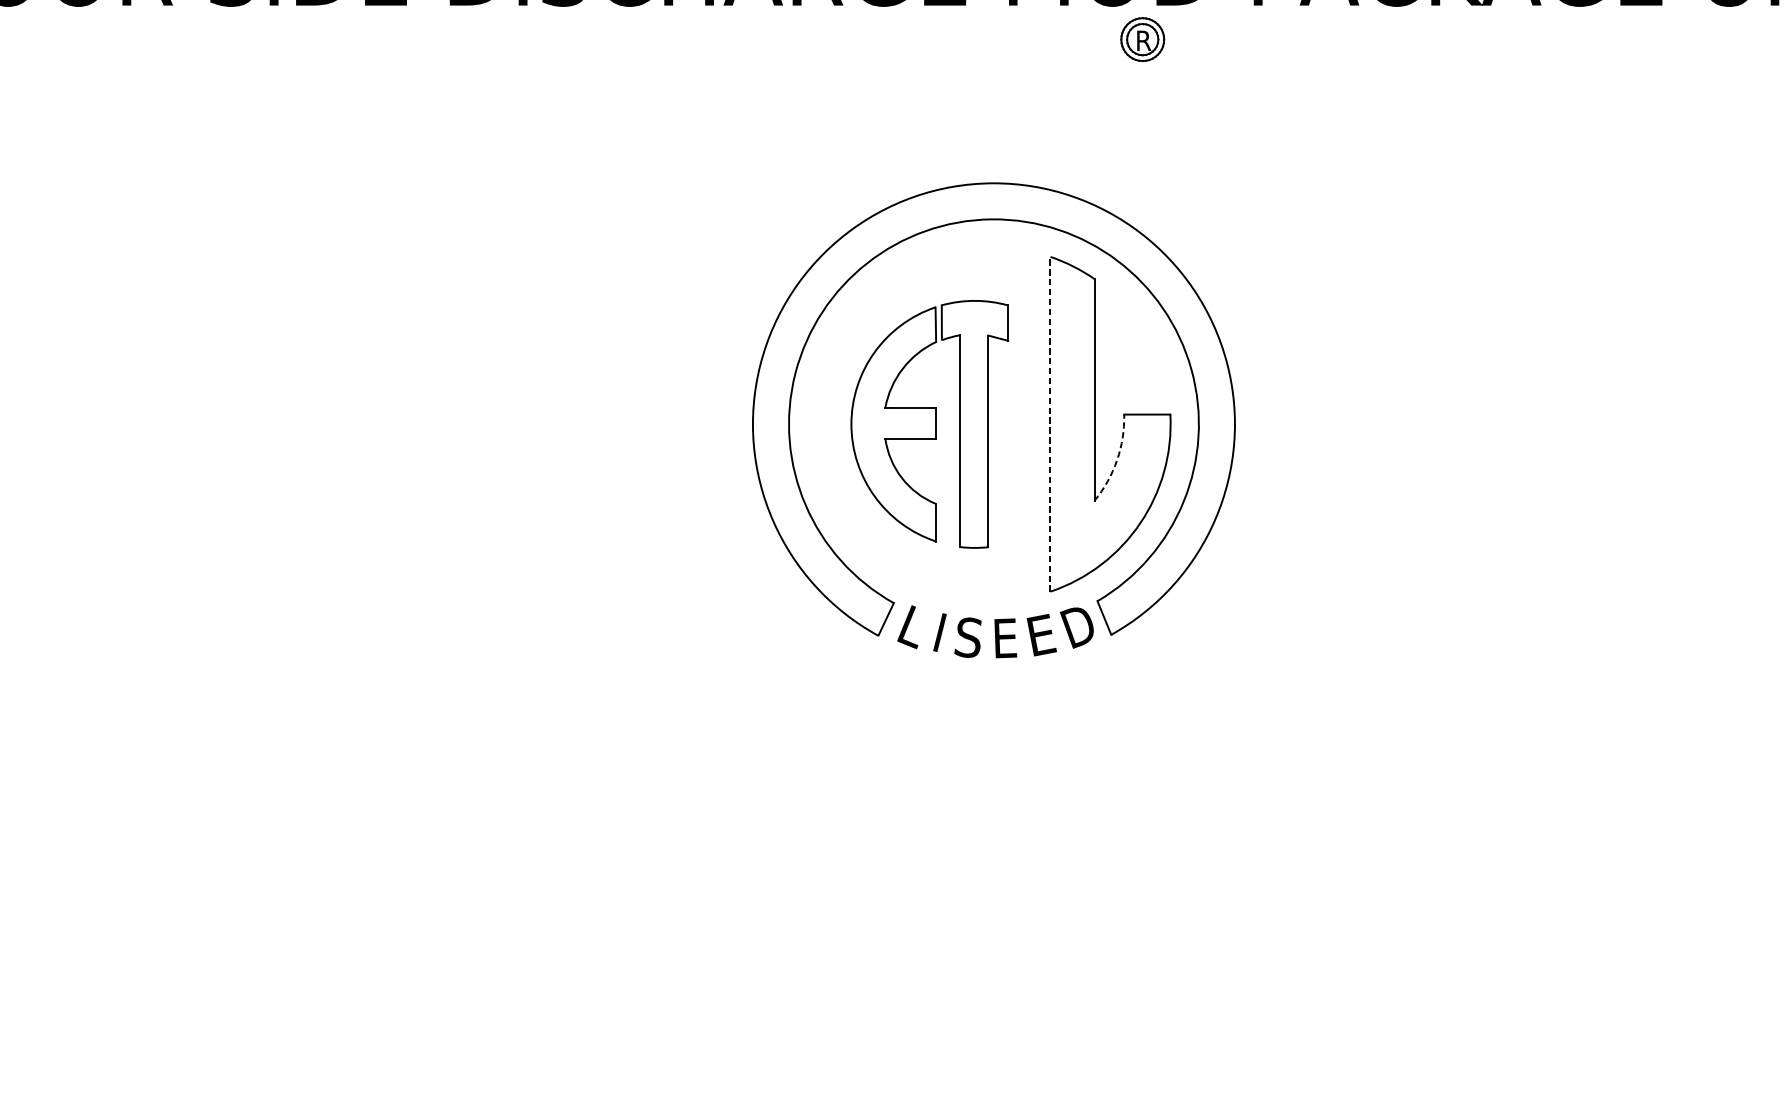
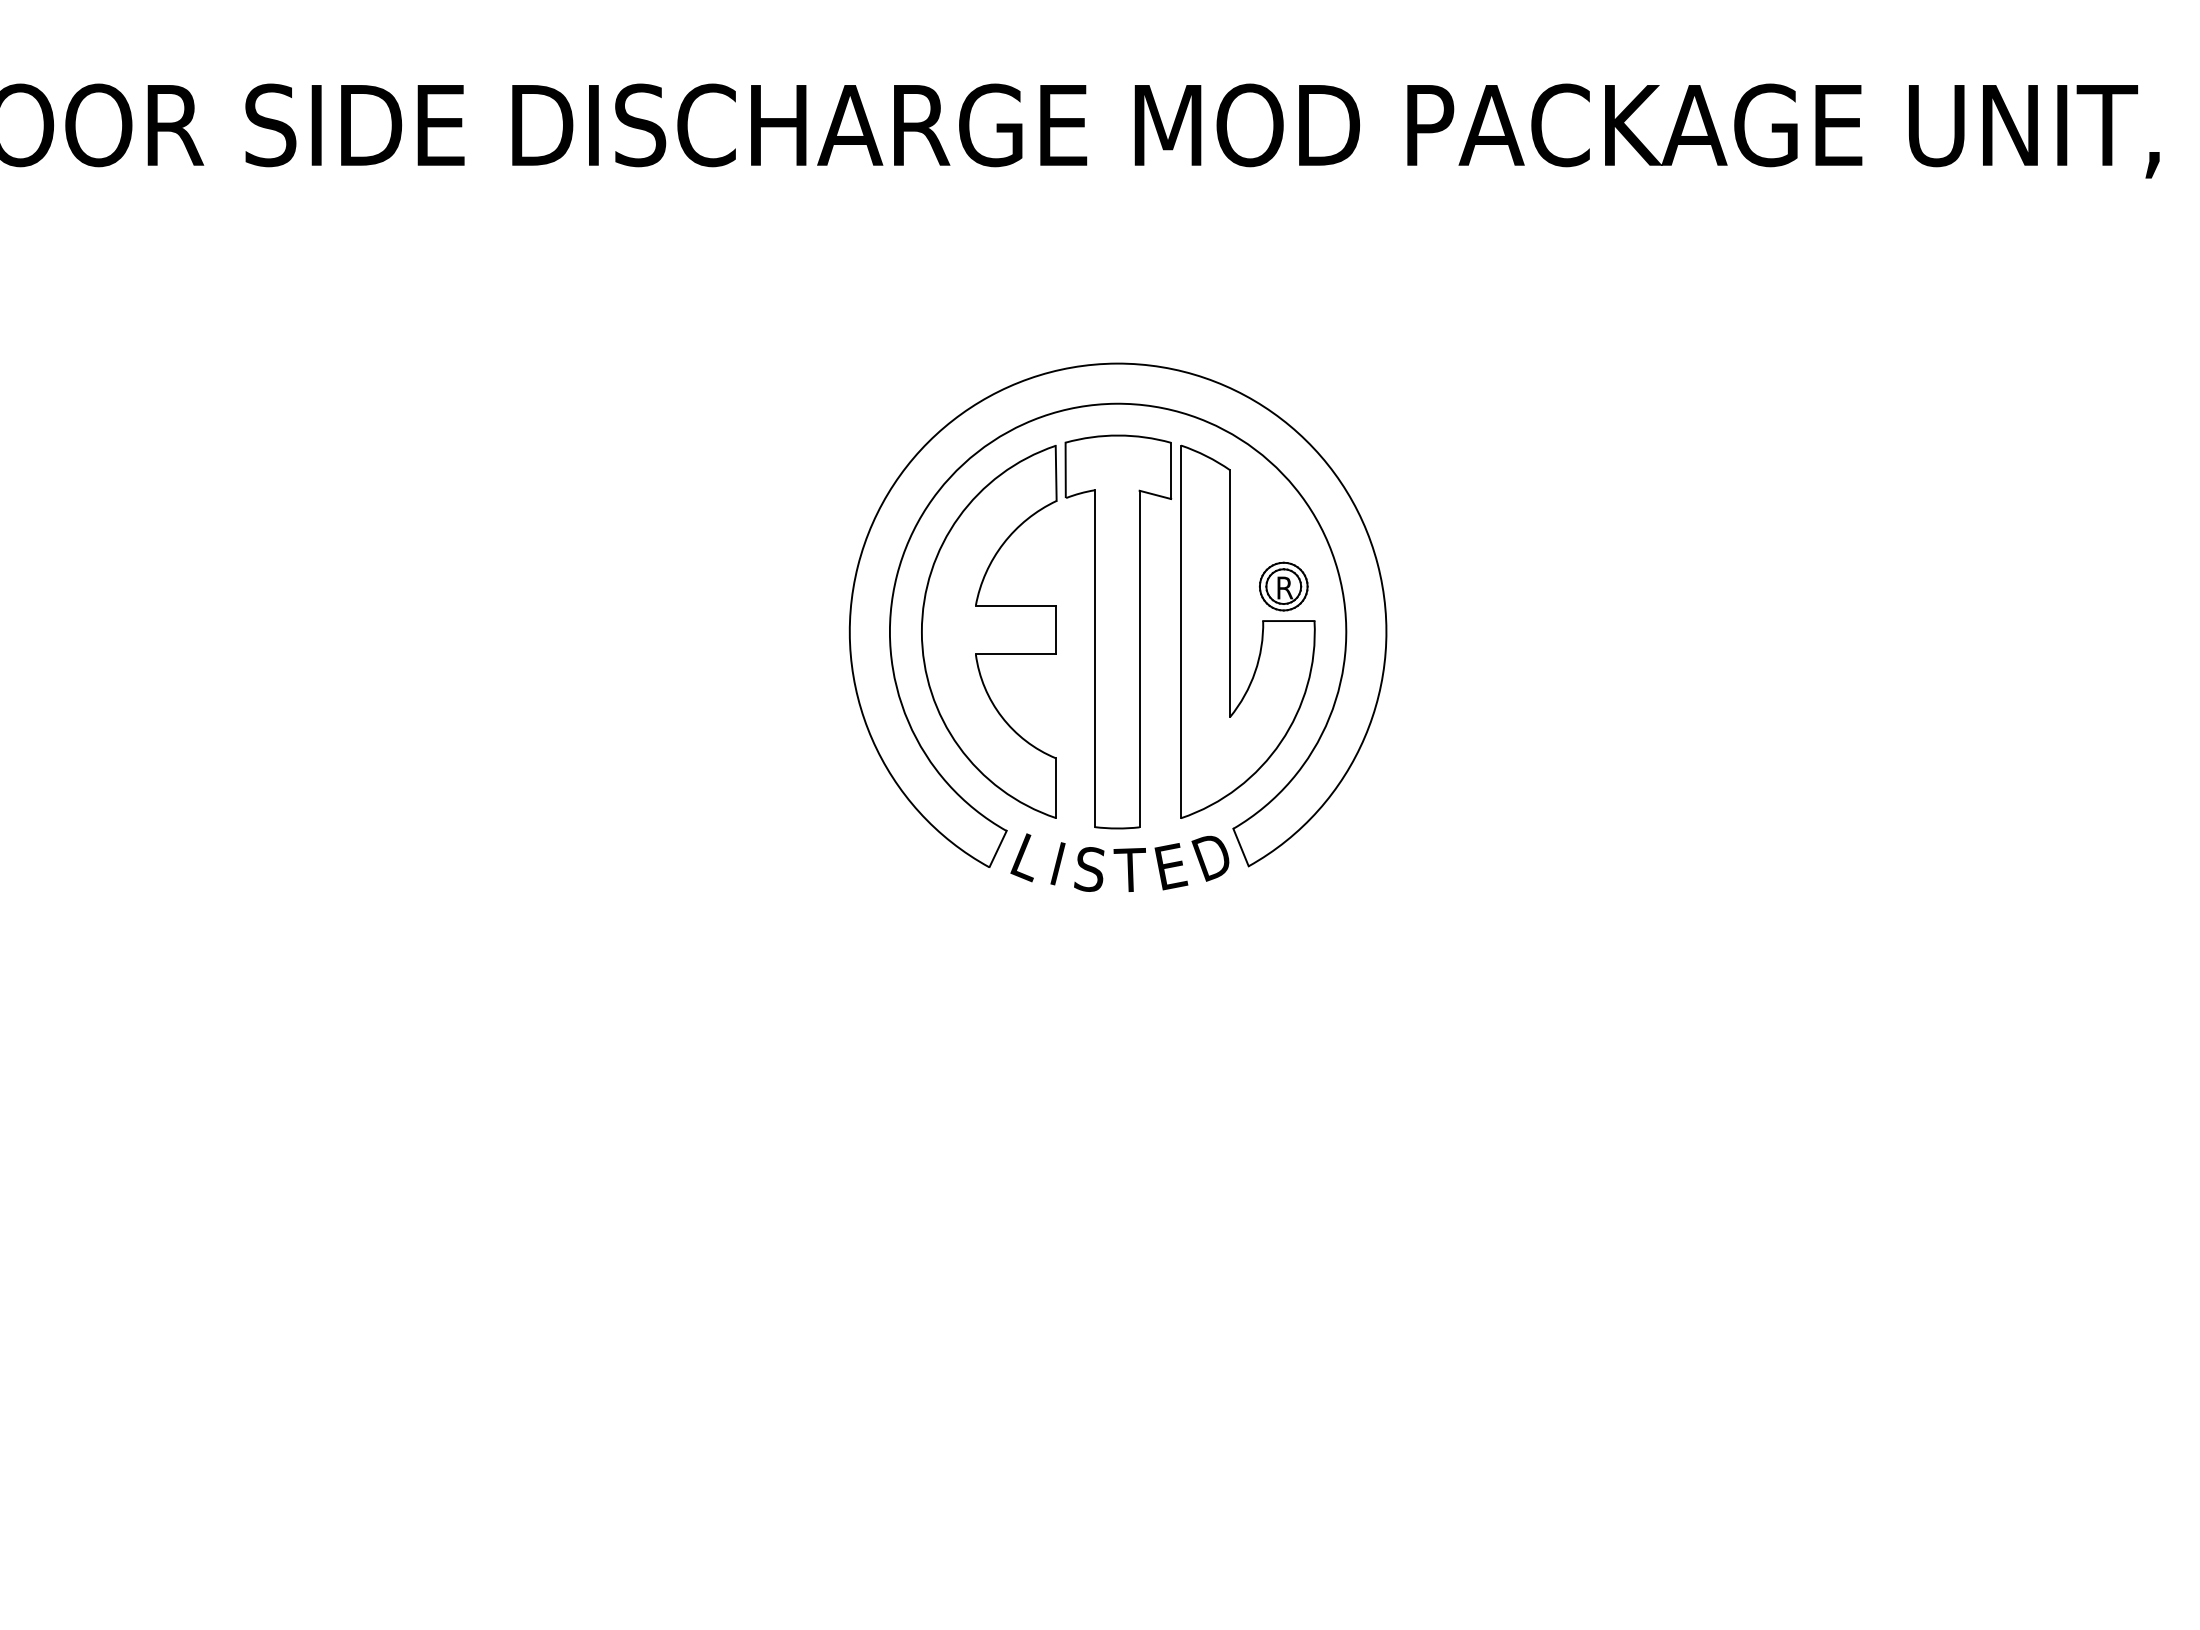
part: (1142, 39) -> (1283, 586), moved
part: (929, 423) -> (1046, 631), size x1.43
line: (1049, 423) -> (1180, 631), dashed -> solid
arc: (1117, 460) -> (1255, 672), dashed -> solid
text: (1004, 638) -> (1129, 870), E -> T

